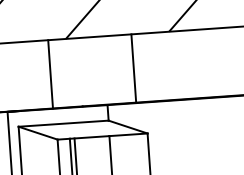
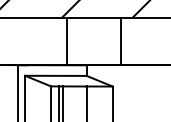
line: (134, 68) -> (121, 41), moved
line: (50, 74) -> (67, 41), moved

